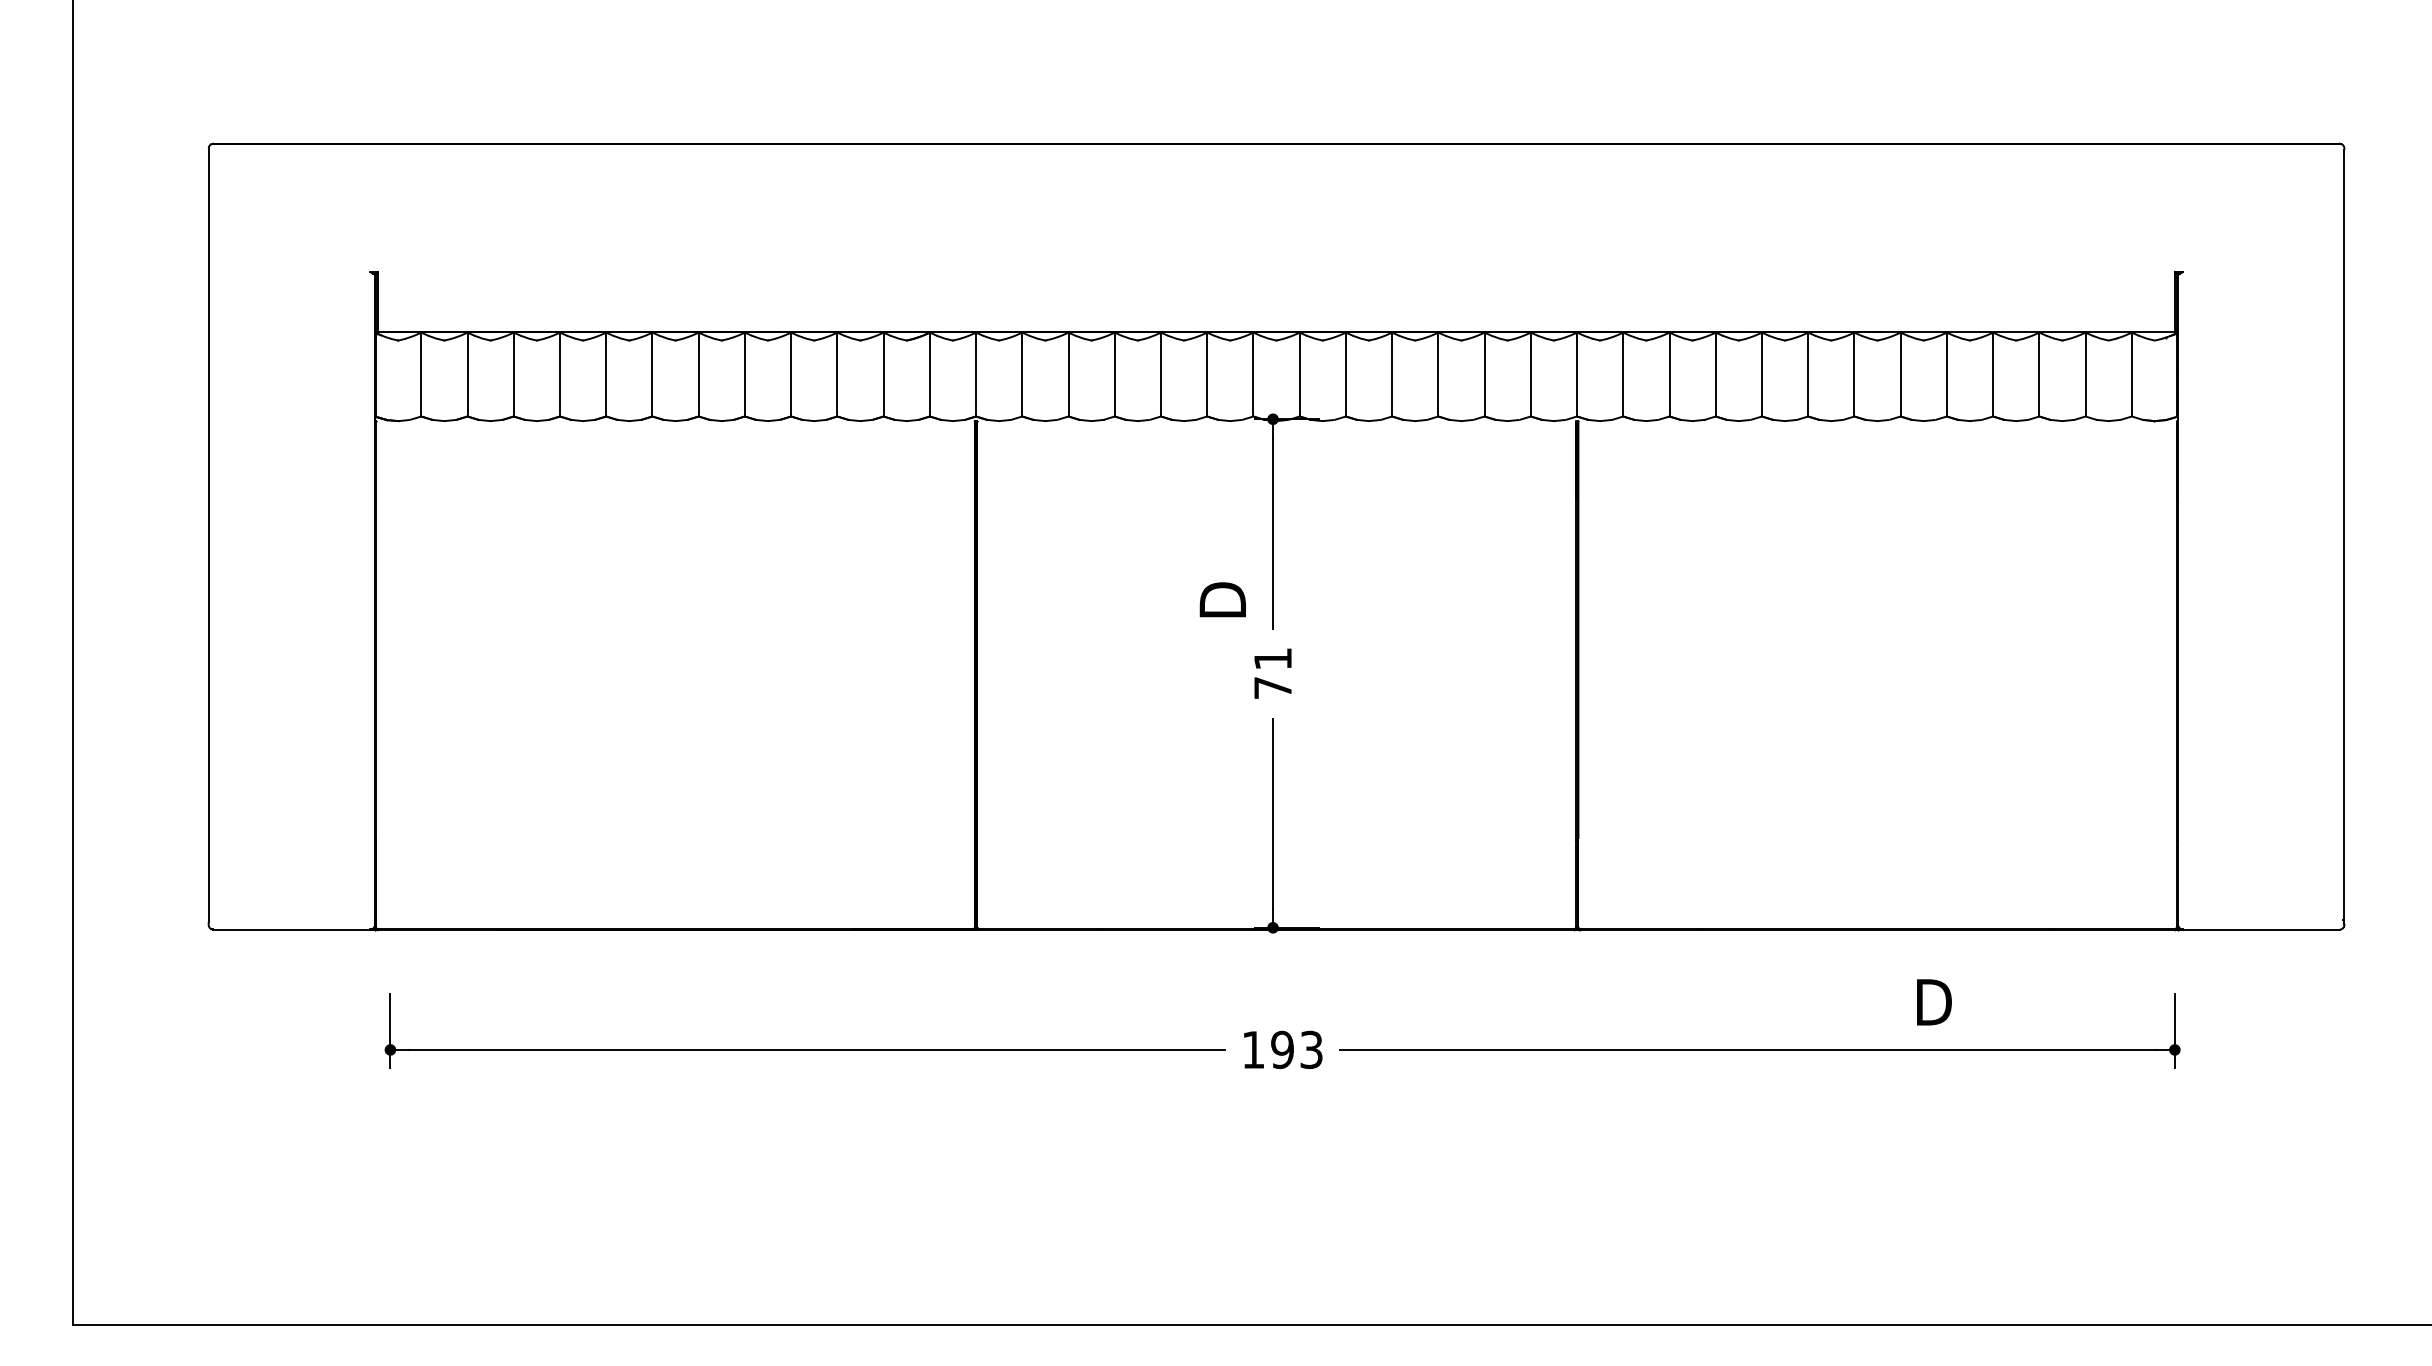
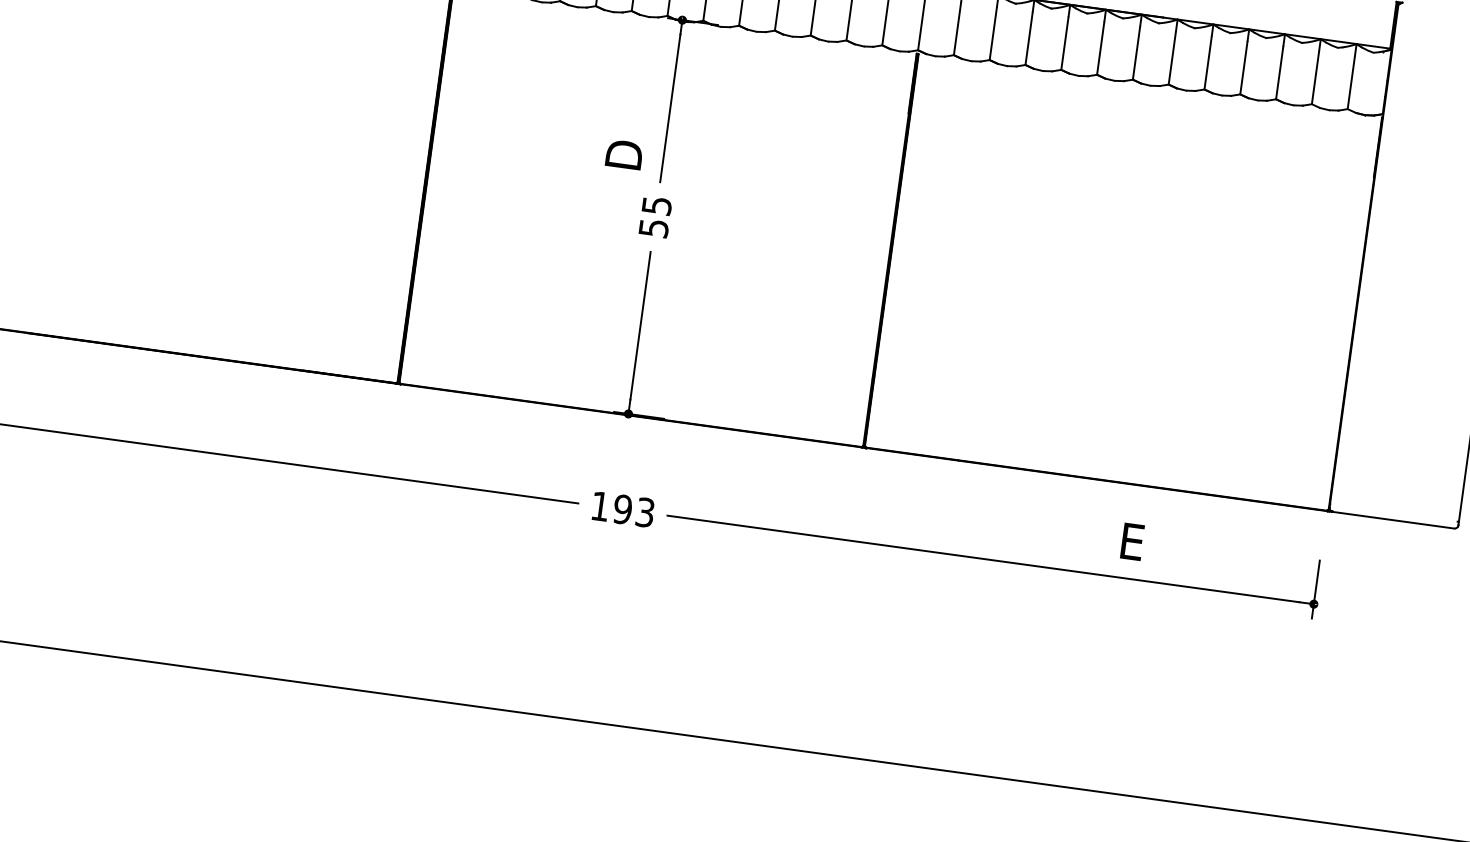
text: (1273, 673) -> (655, 217), 71 -> 55
text: (1934, 1002) -> (1132, 541), D -> E

